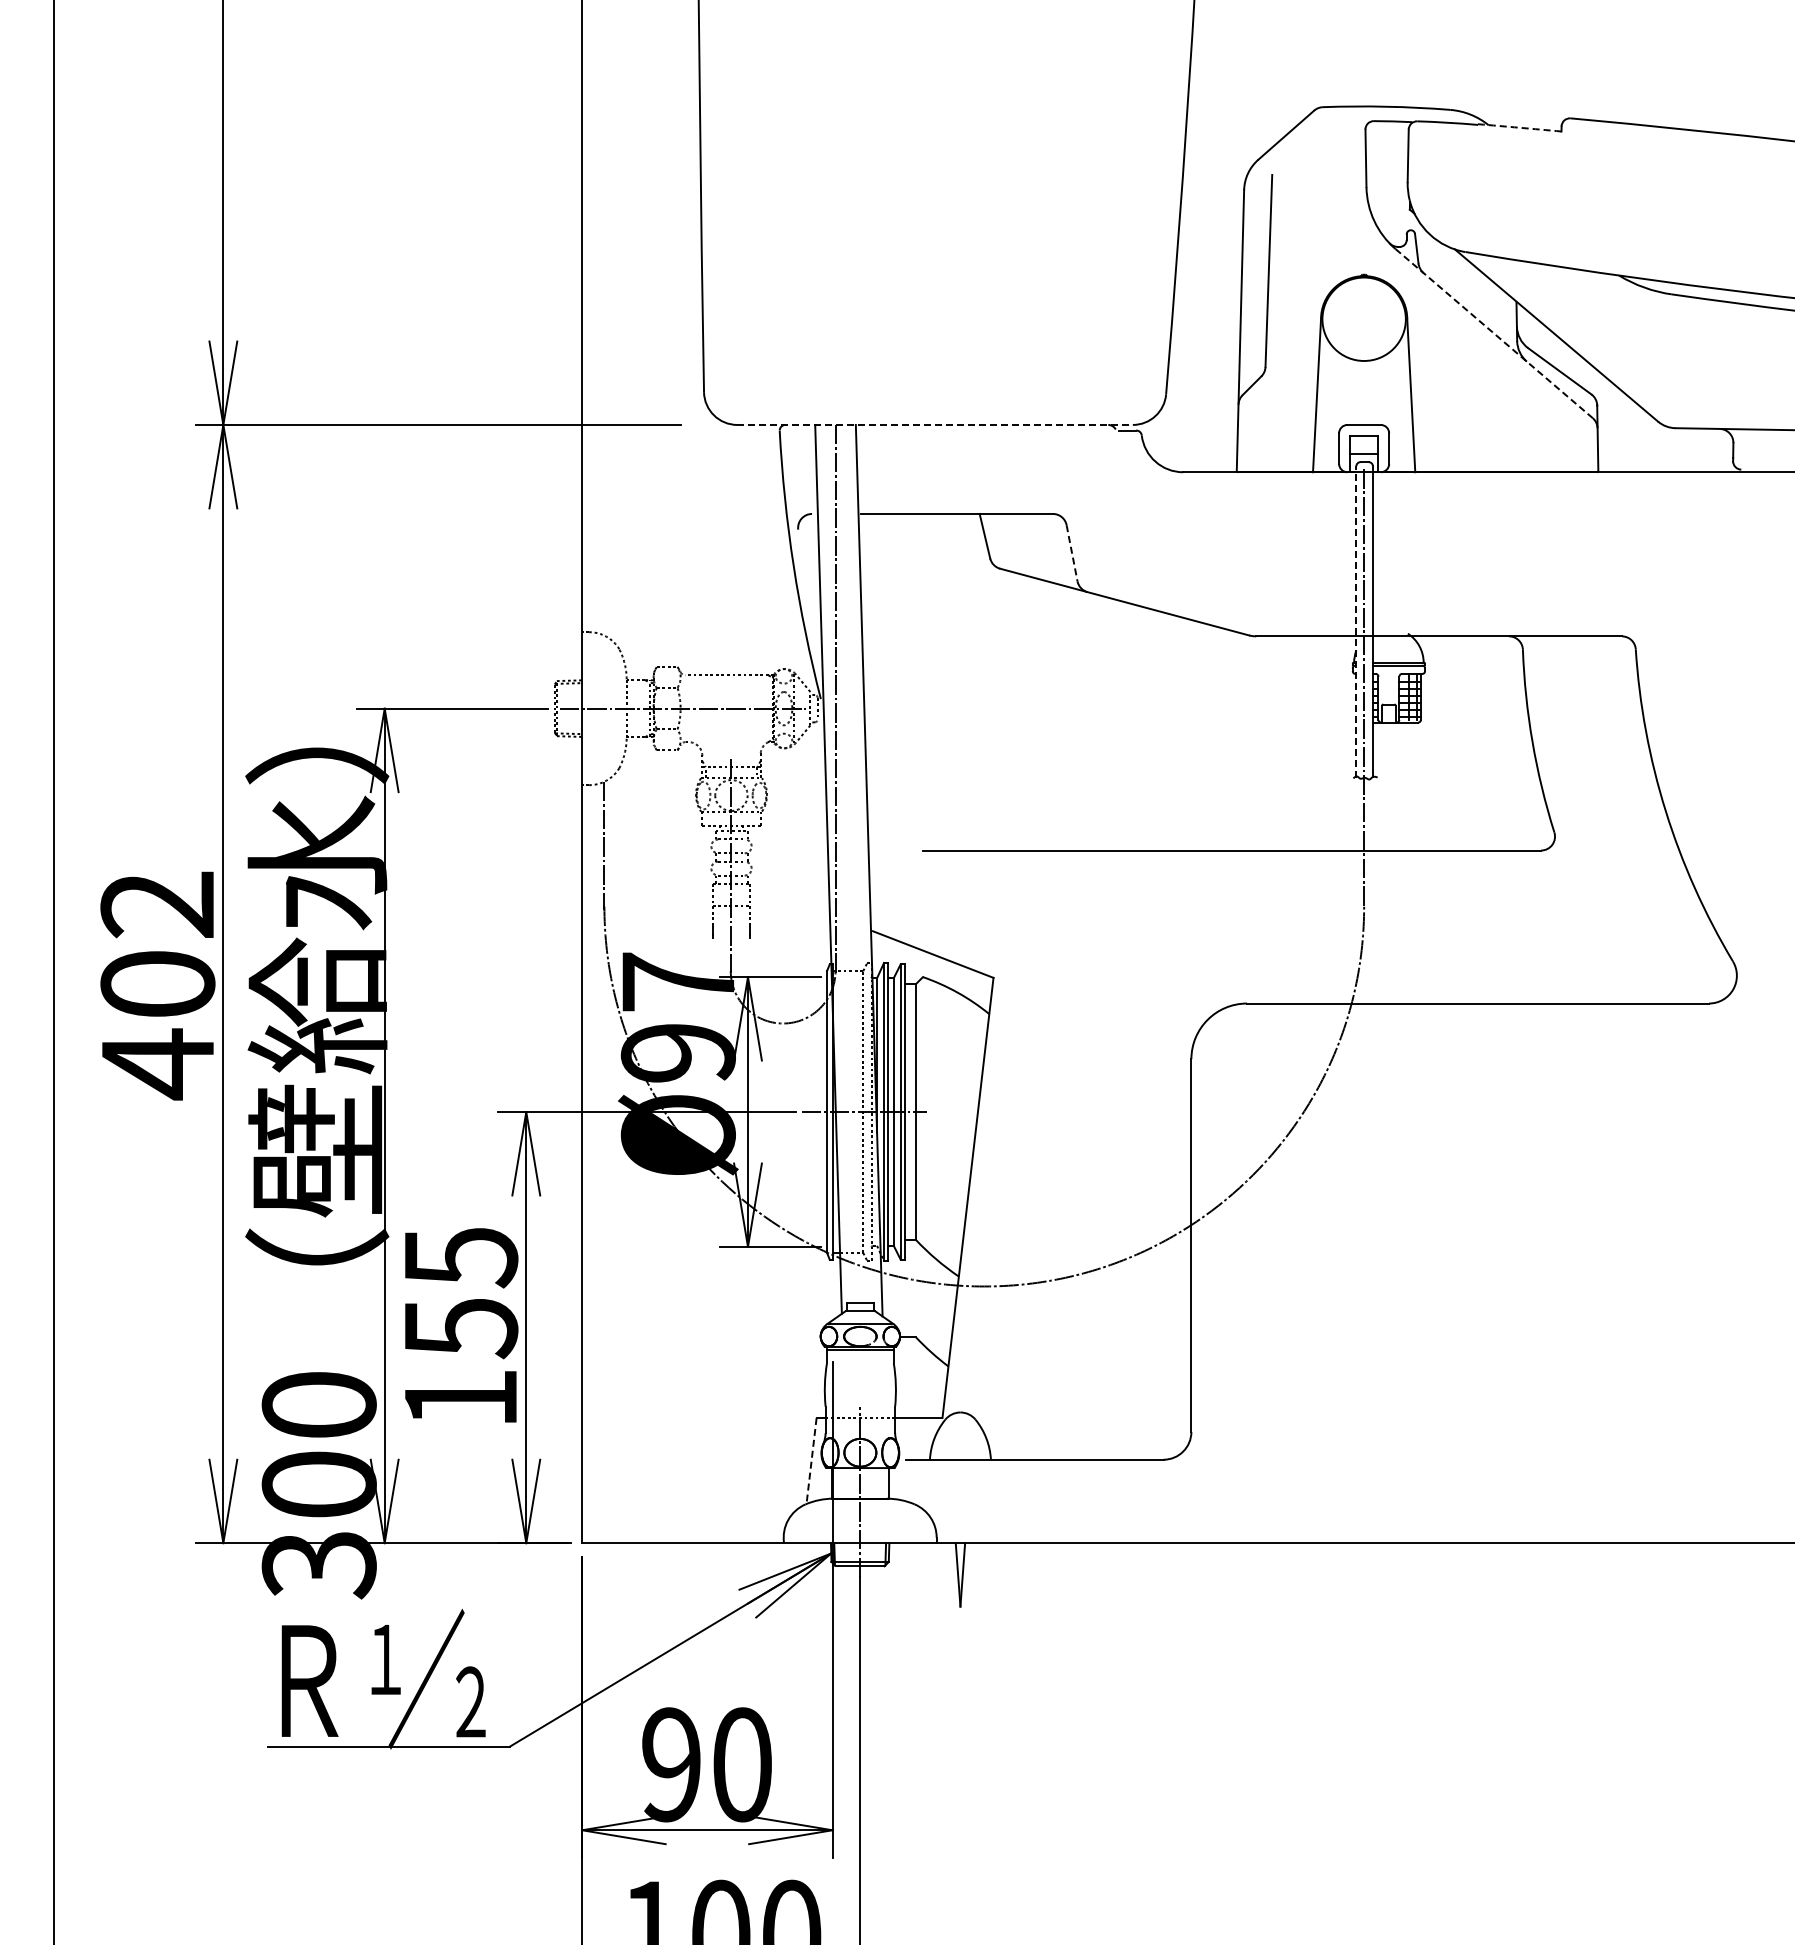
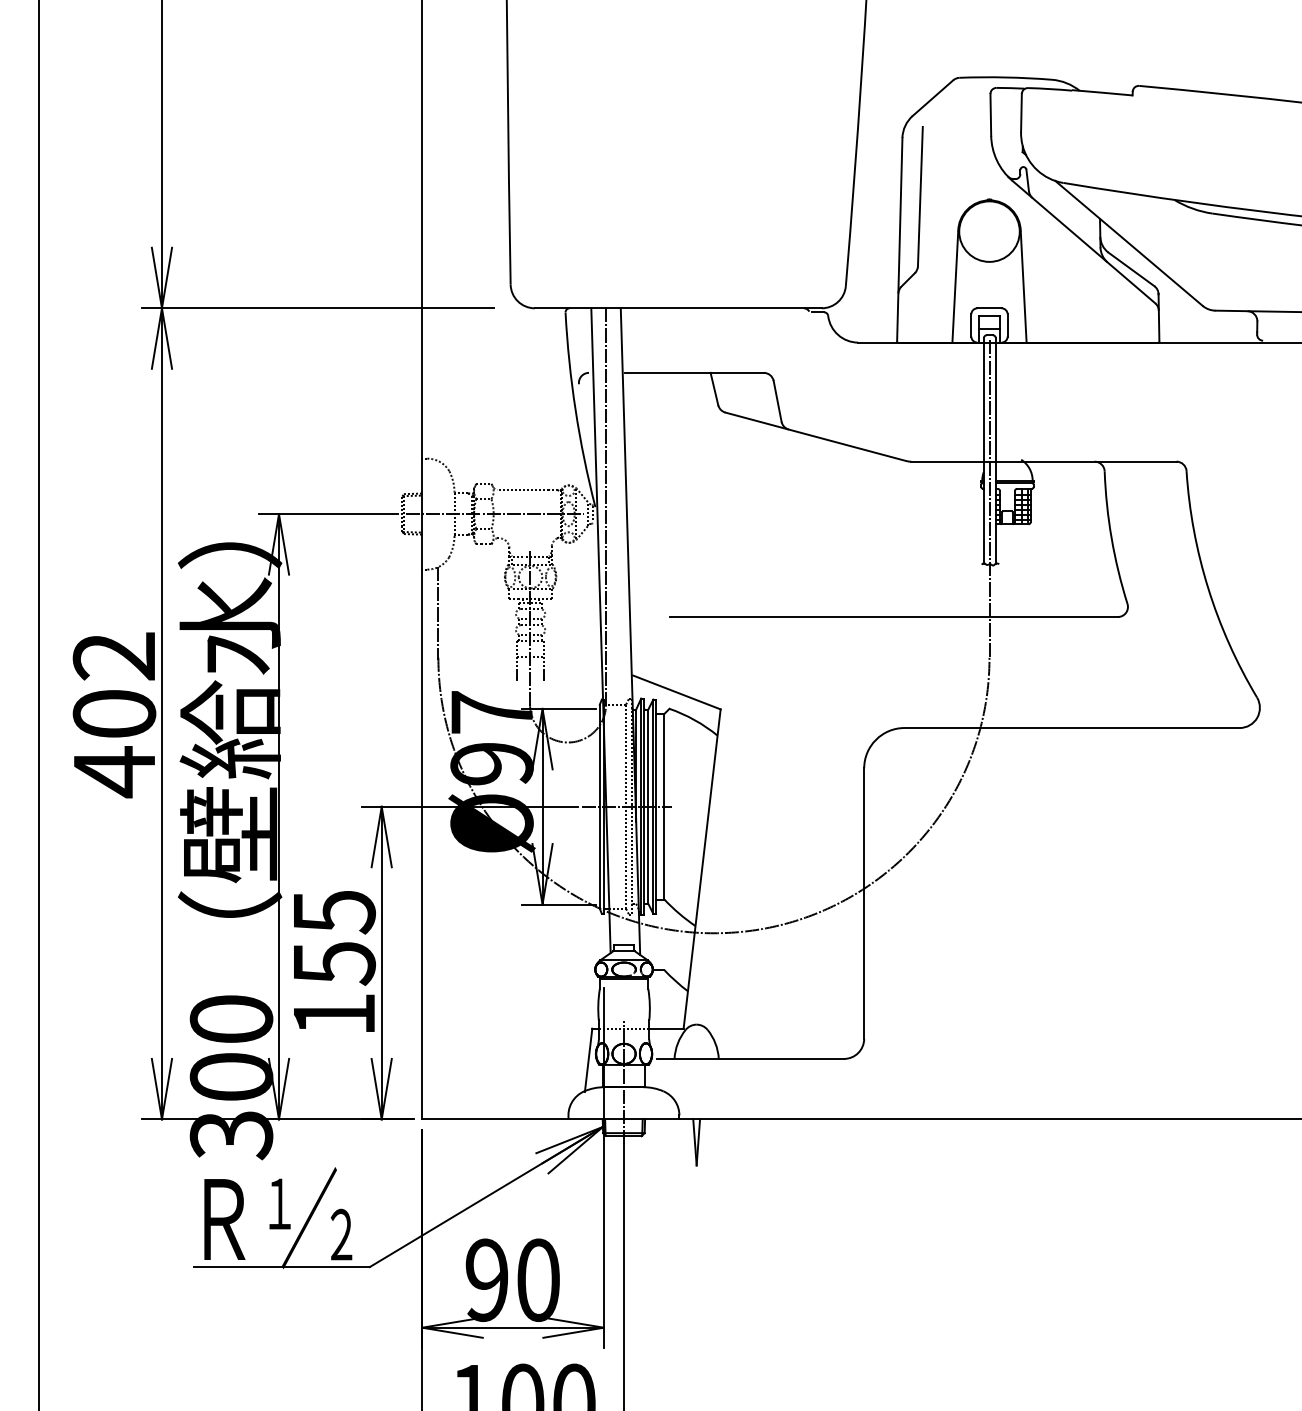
arc: (1519, 127) -> (1102, 92), dashed -> solid
line: (1494, 333) -> (1084, 241), dashed -> solid
line: (935, 424) -> (678, 307), dashed -> solid
line: (1072, 553) -> (777, 401), dashed -> solid
line: (1356, 622) -> (983, 451), dashed -> solid
line: (811, 1461) -> (588, 1060), dashed -> solid

